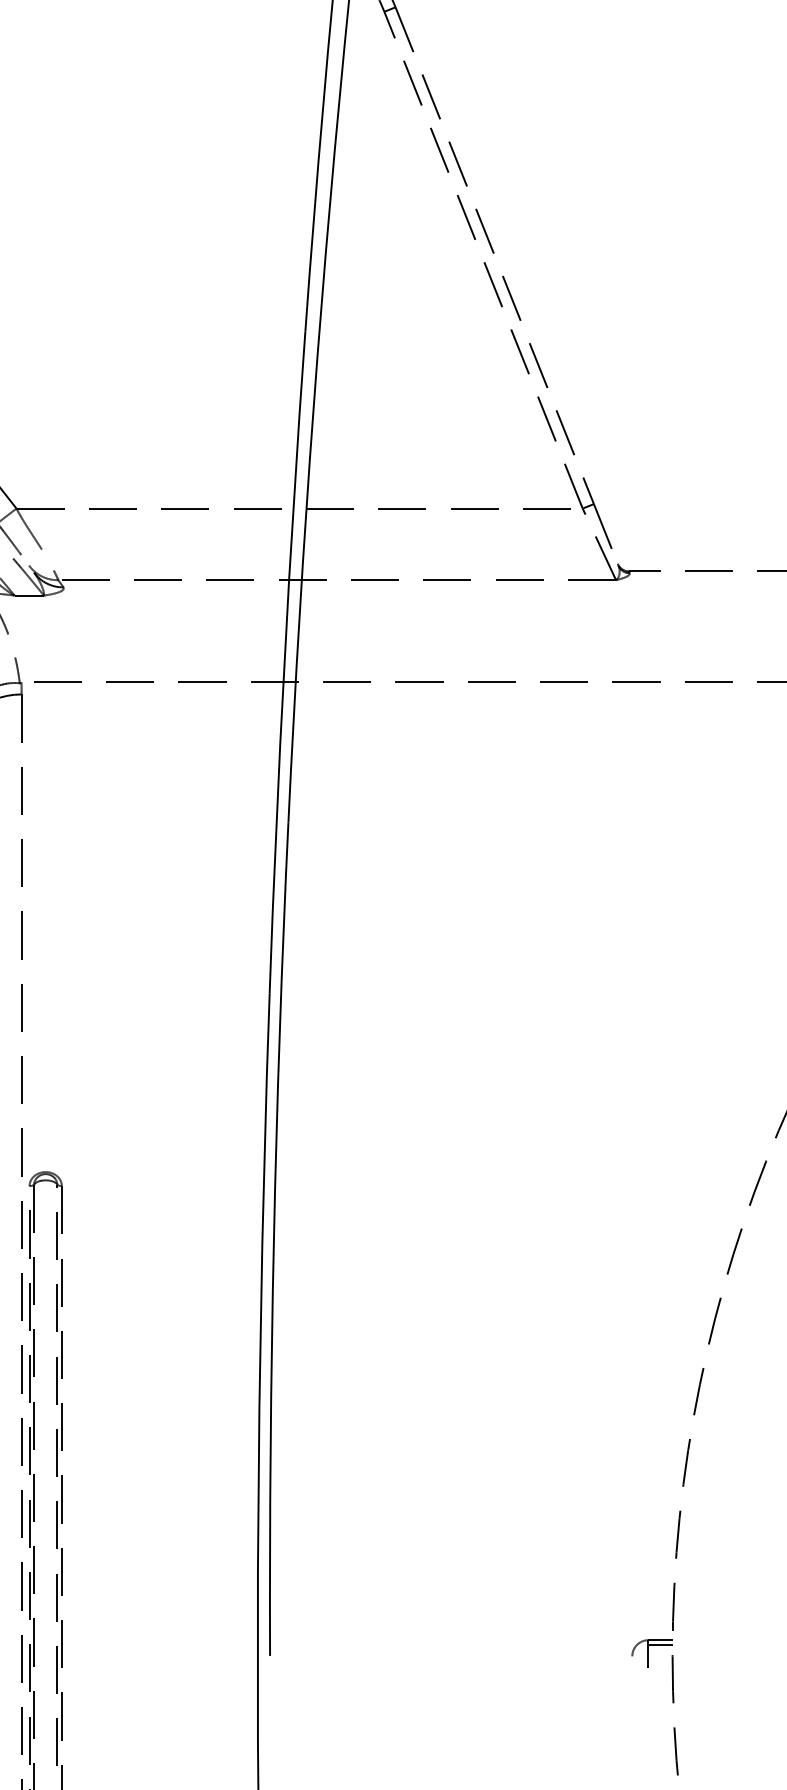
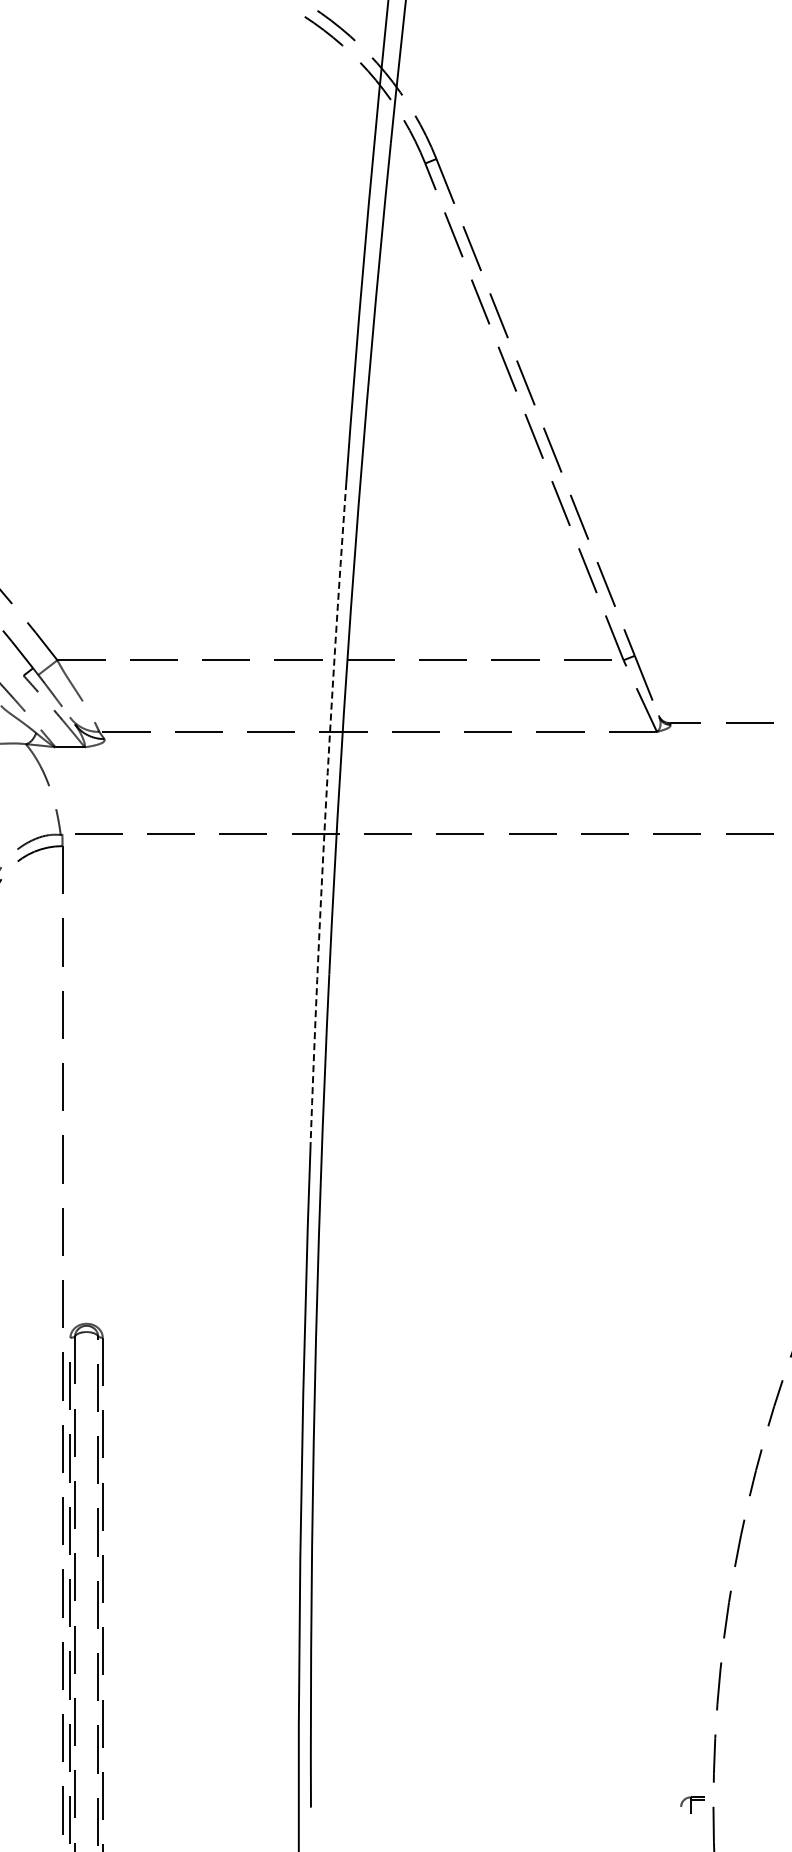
arc: (284, 661) -> (325, 813), solid -> dashed
part: (651, 1653) -> (692, 1805), size x0.6

